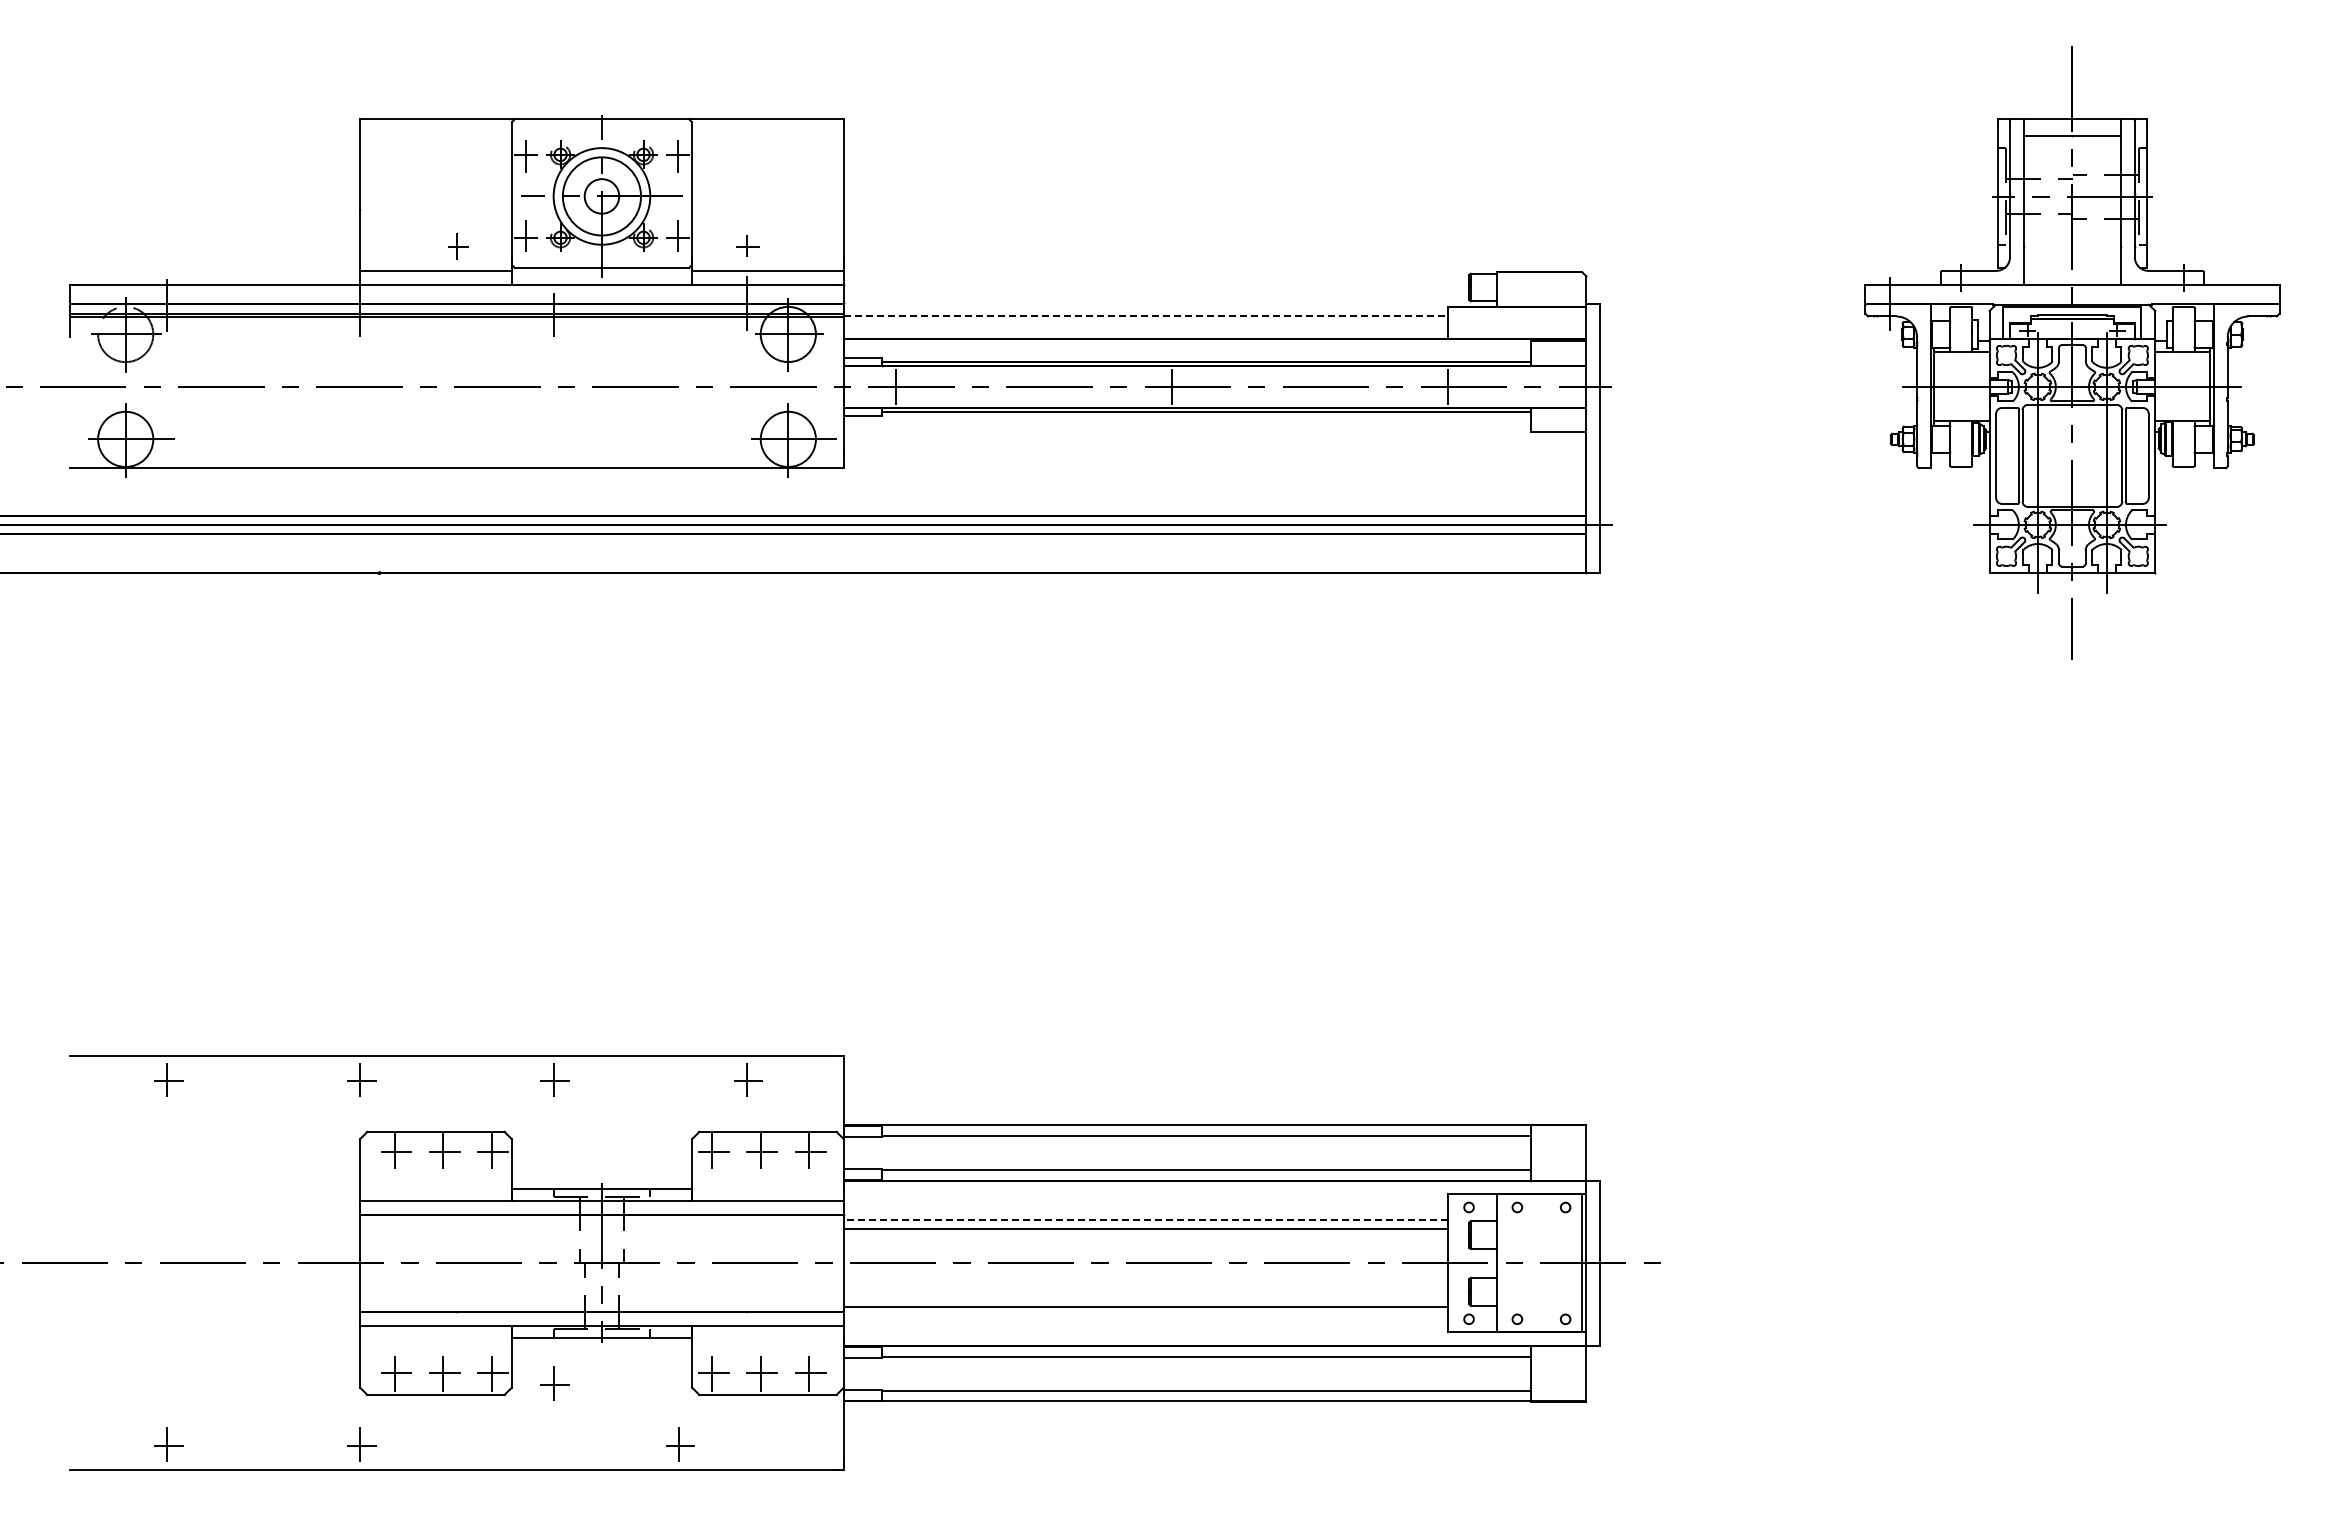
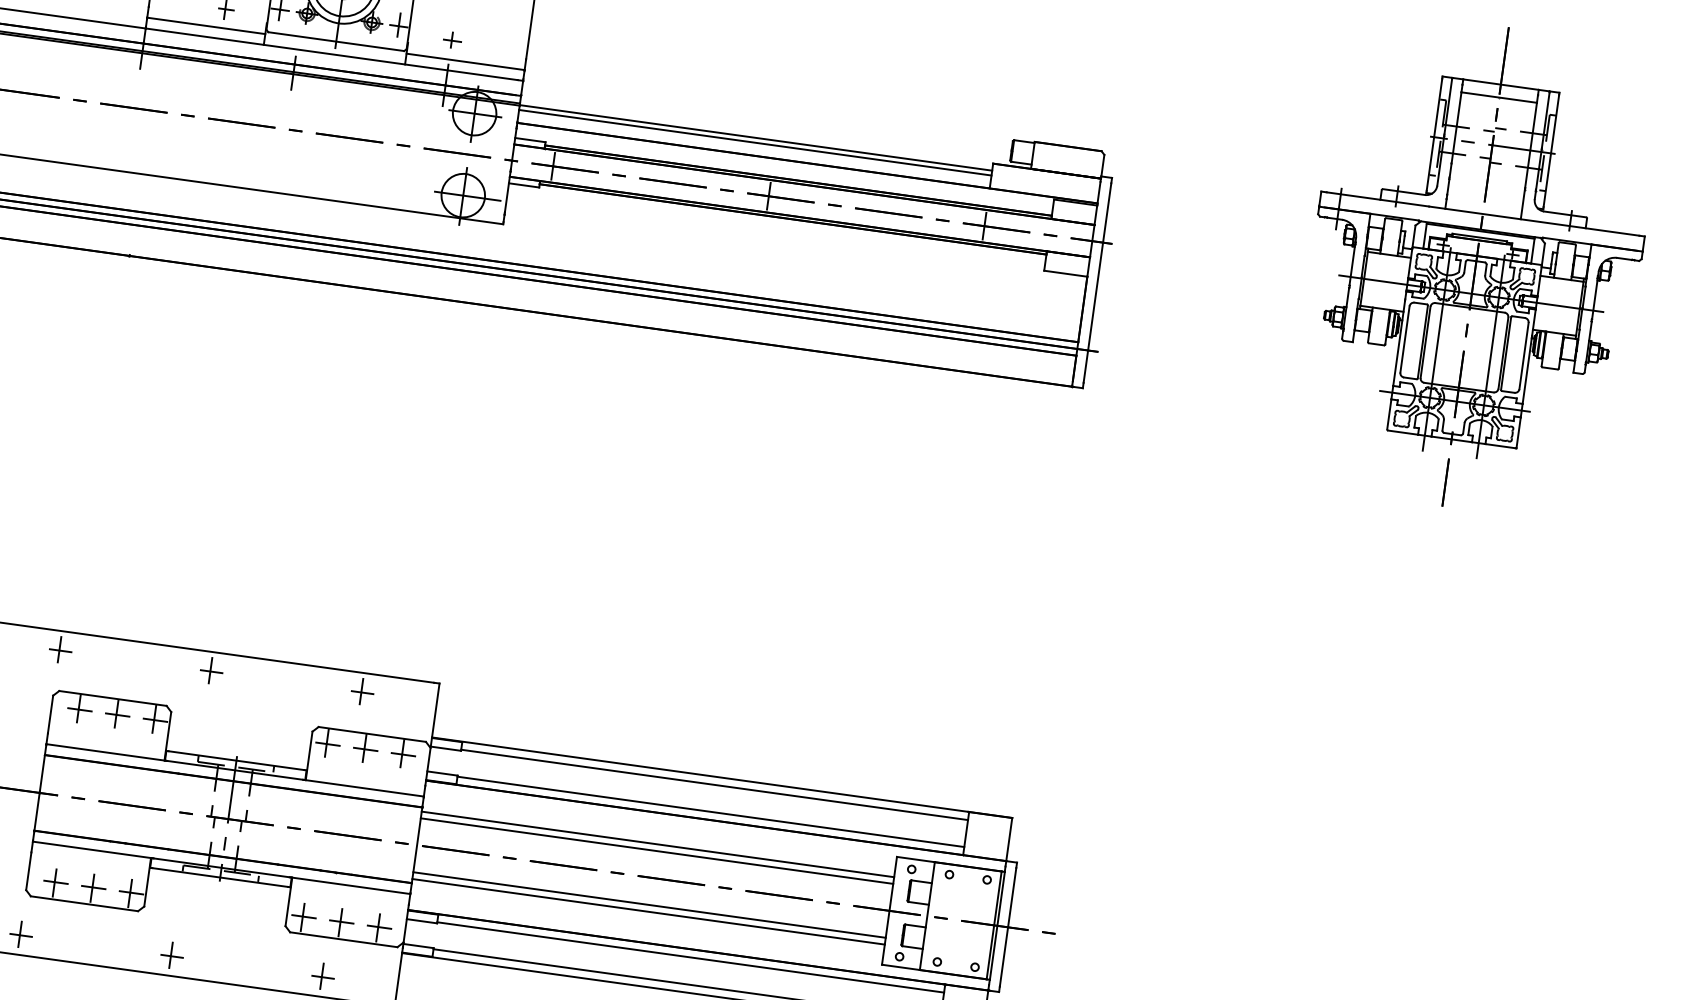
line: (1146, 315) -> (756, 137), dashed -> solid
line: (1145, 322) -> (754, 143), added
line: (1145, 1220) -> (657, 844), dashed -> solid
line: (1145, 1297) -> (649, 904), added
part: (554, 1383) -> (171, 955), moved
part: (680, 1444) -> (323, 976), moved

